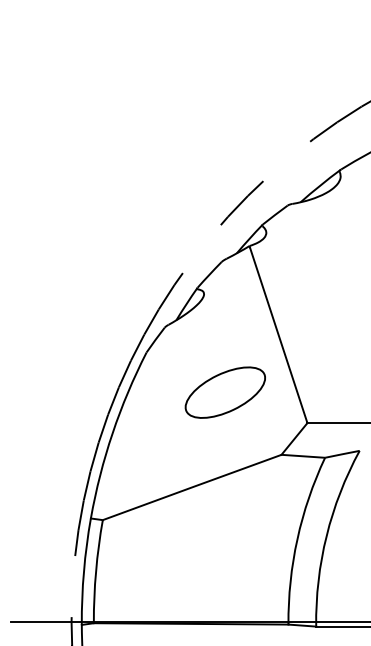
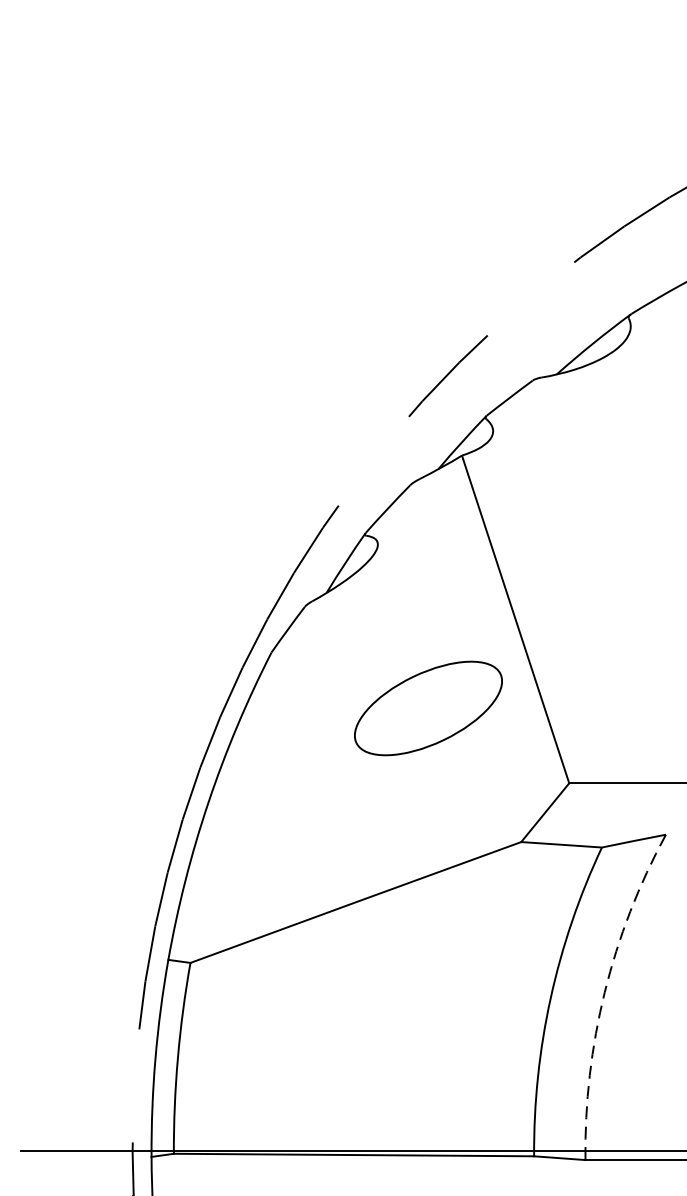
part: (224, 392) -> (426, 708), moved
arc: (326, 535) -> (604, 991), solid -> dashed

